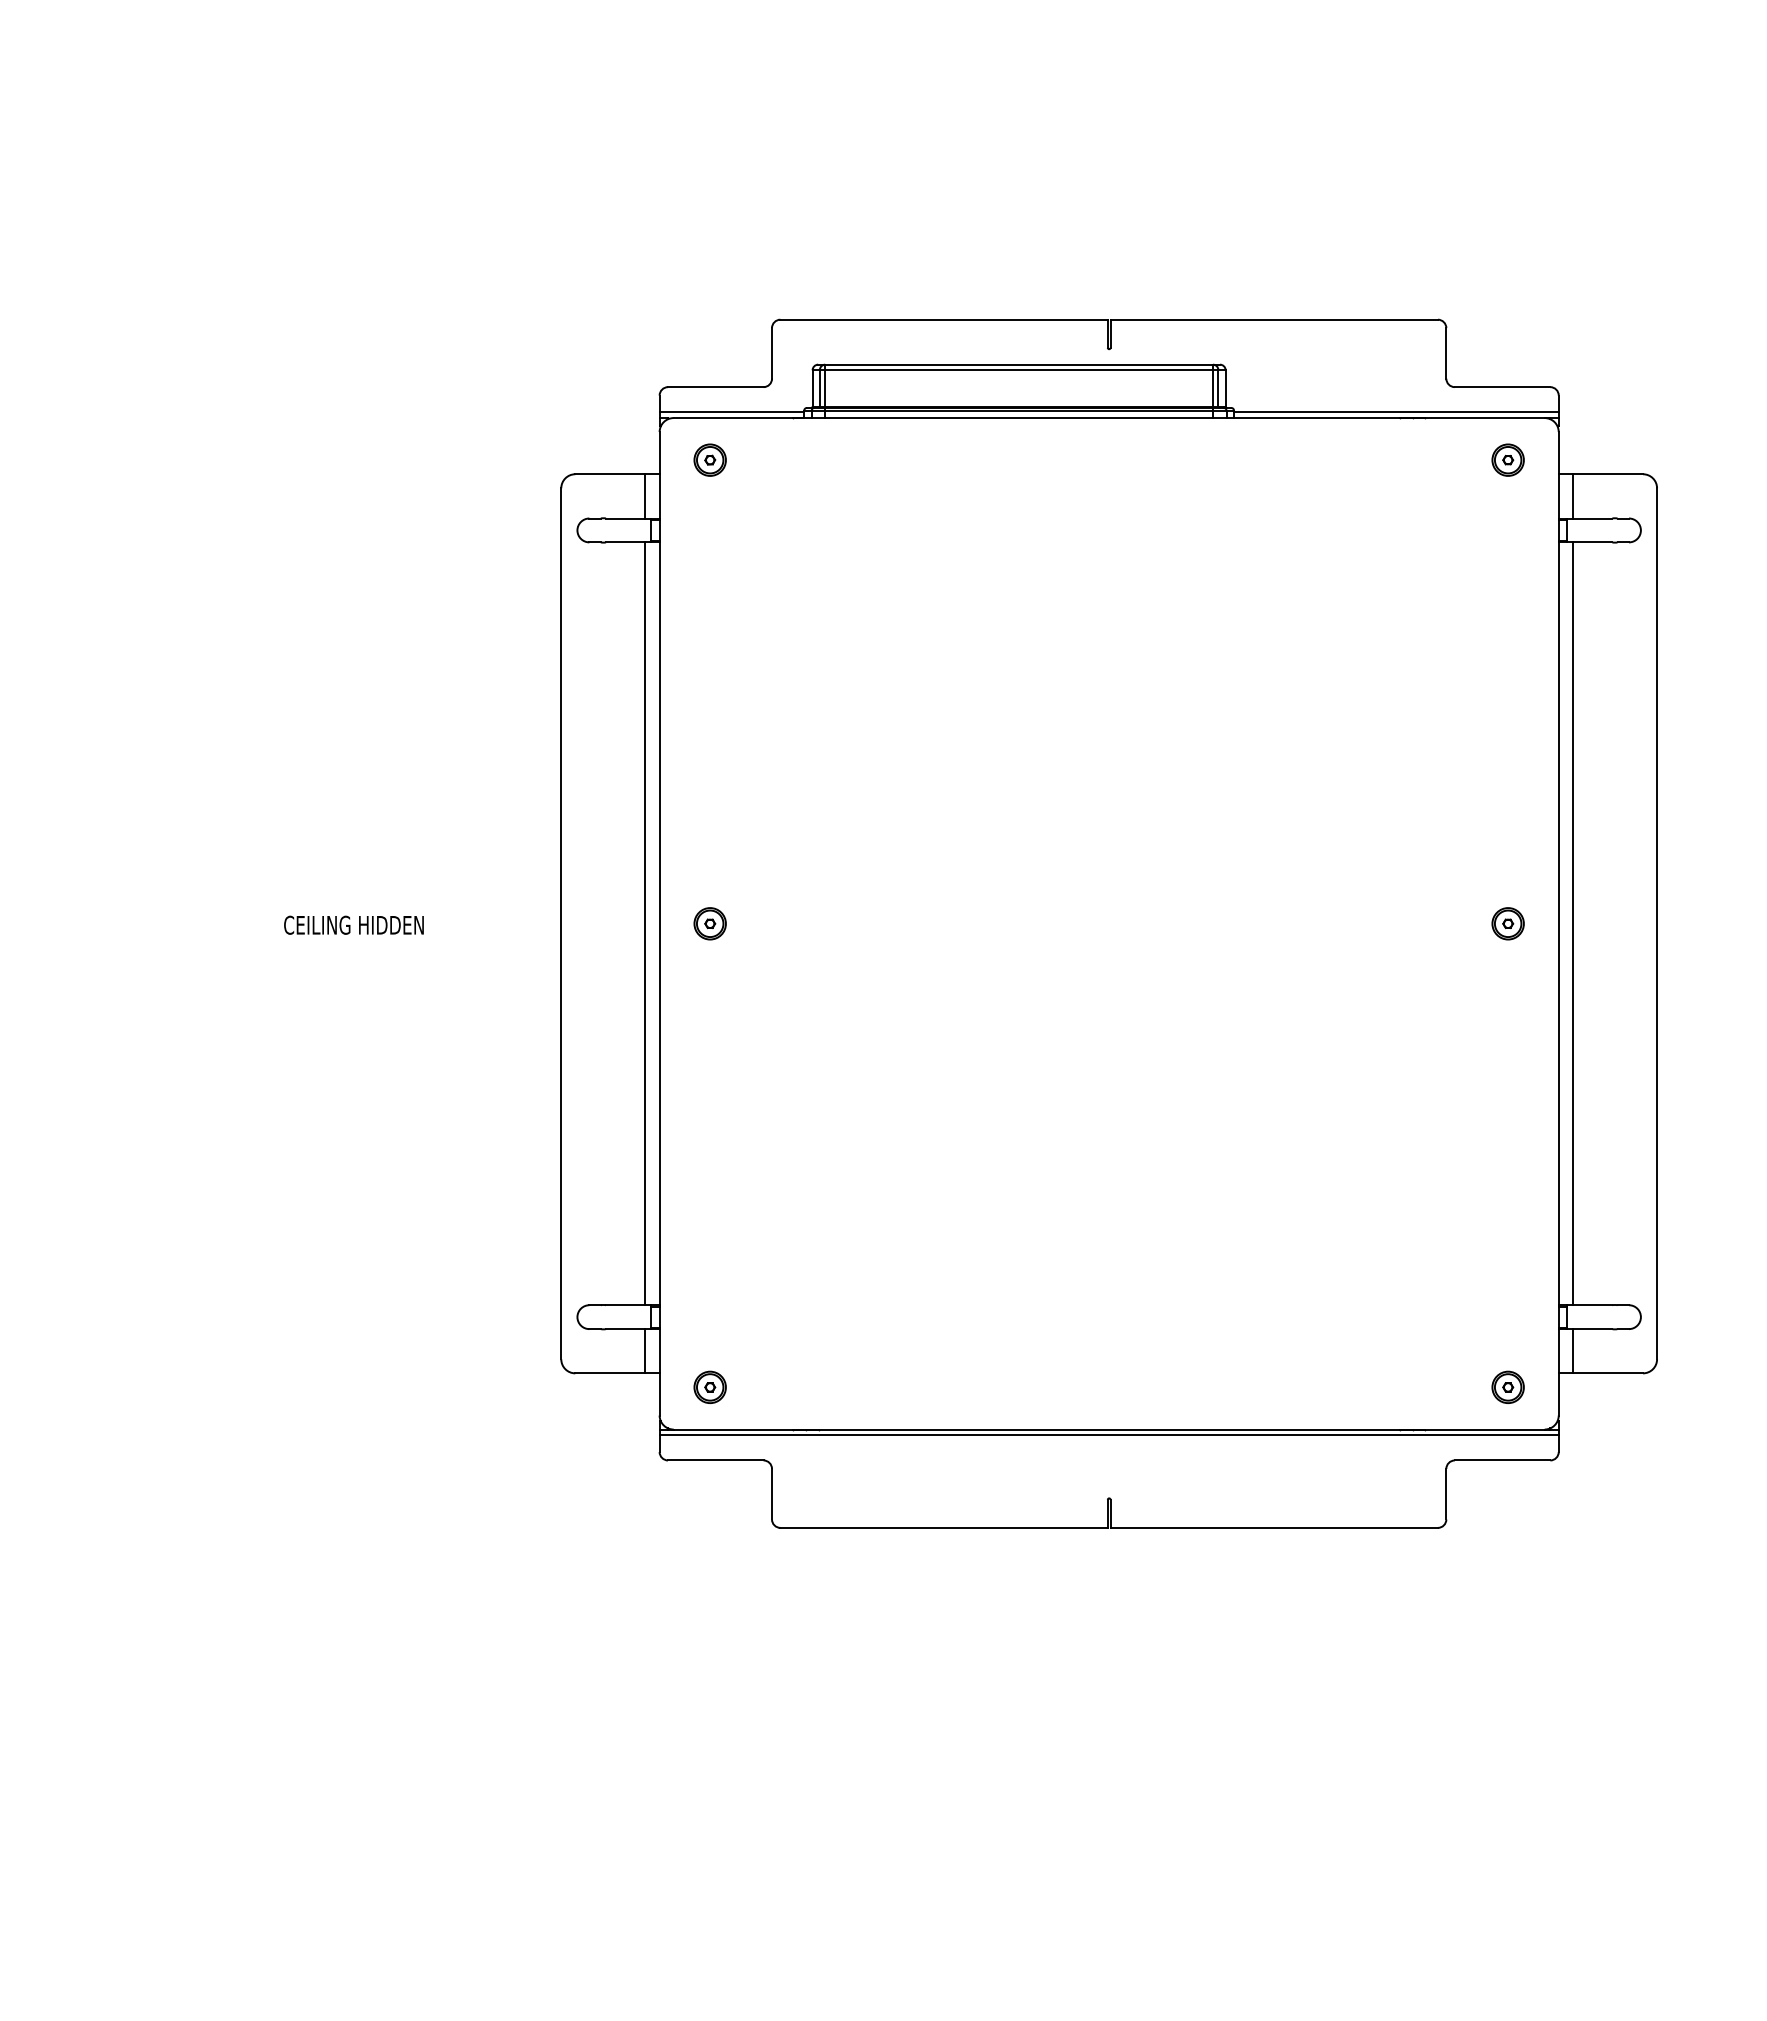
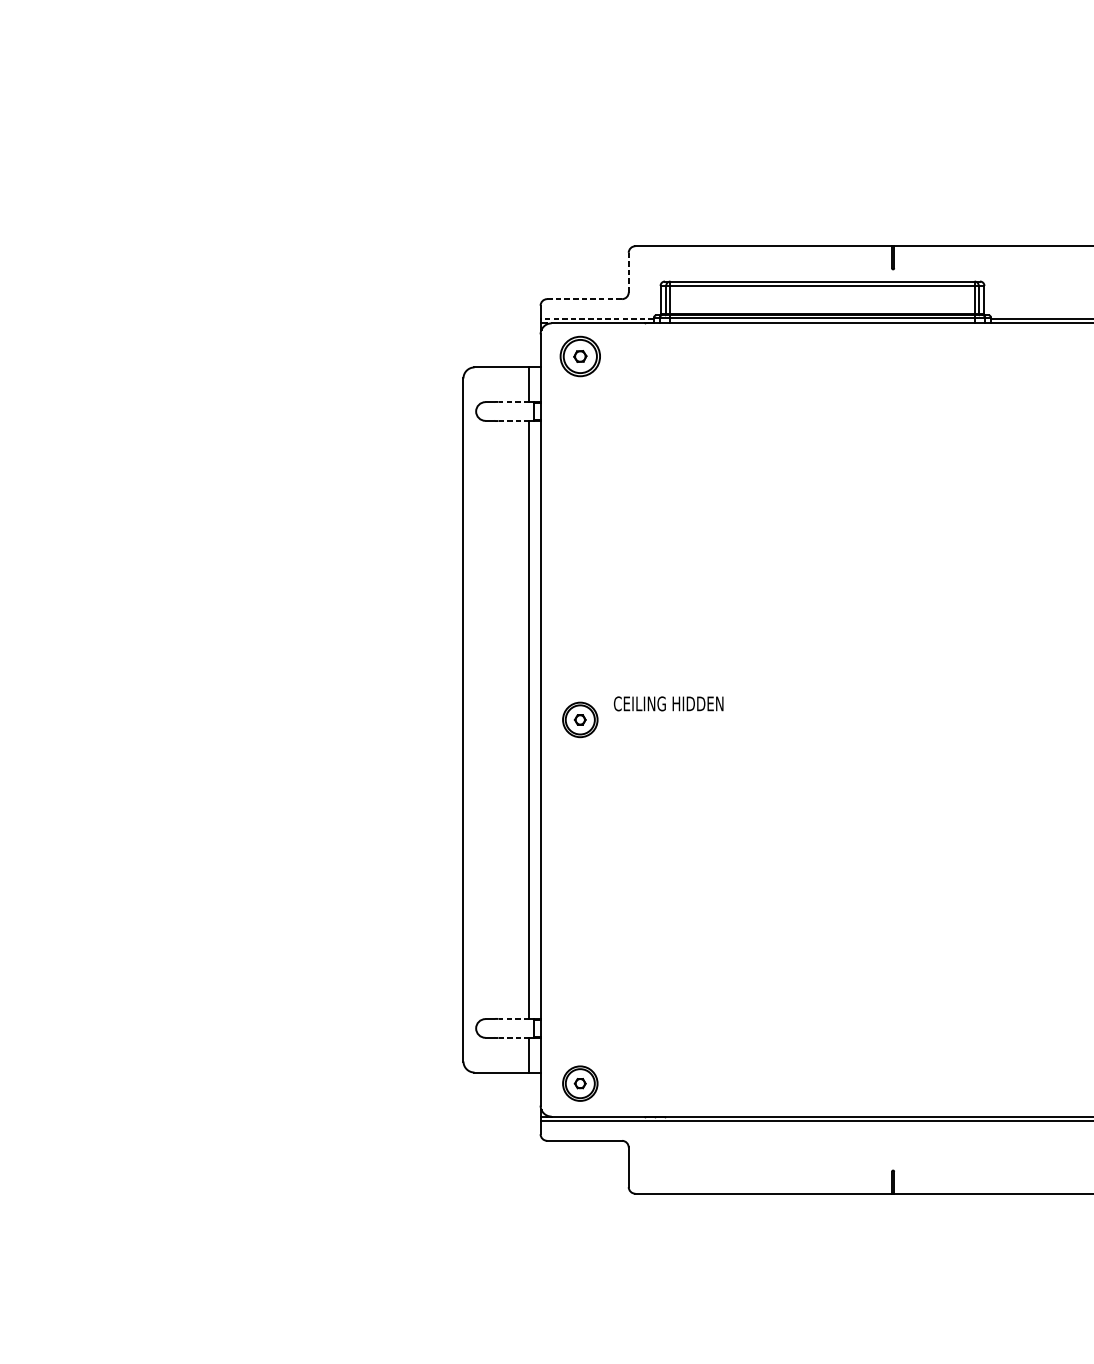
line: (772, 352) -> (629, 271), solid -> dashed
line: (715, 387) -> (584, 299), solid -> dashed
line: (731, 412) -> (596, 319), solid -> dashed
part: (709, 459) -> (579, 355), size x1.6
line: (625, 518) -> (513, 402), solid -> dashed
line: (625, 542) -> (513, 420), solid -> dashed
part: (709, 923) -> (579, 719), size x1.4
text: (353, 924) -> (668, 703), moved
line: (625, 1305) -> (513, 1019), solid -> dashed
line: (625, 1329) -> (513, 1038), solid -> dashed
part: (709, 1386) -> (579, 1082), size x1.4

